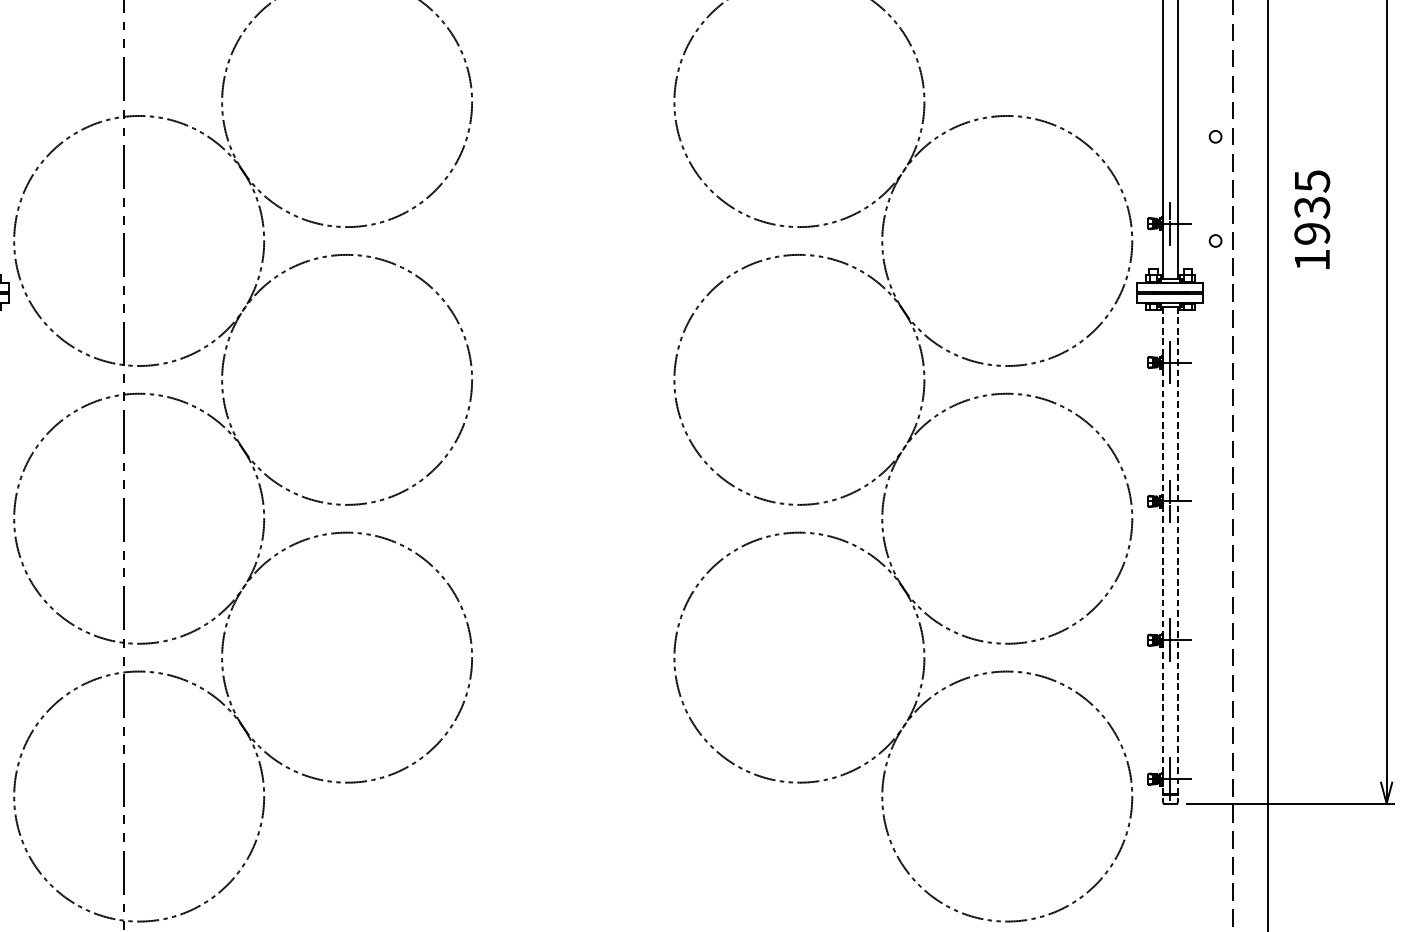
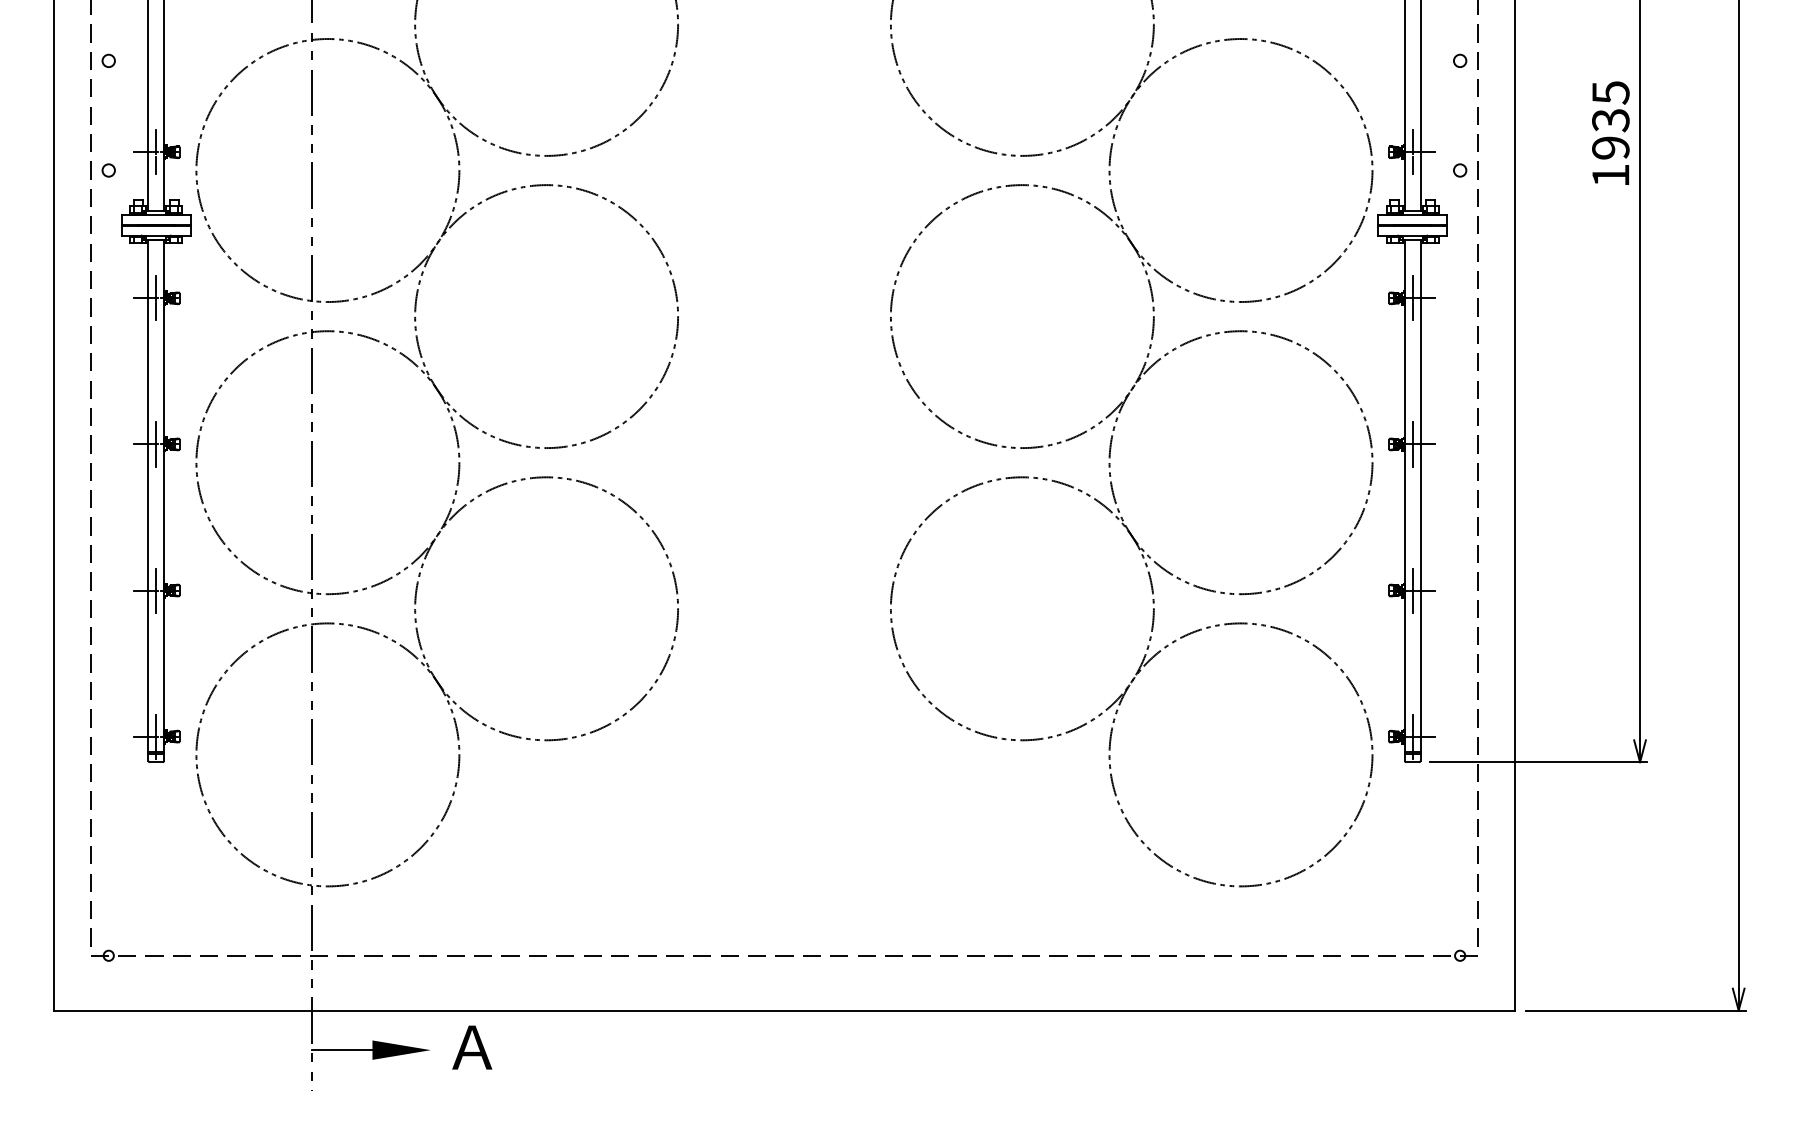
text: (1311, 219) -> (1610, 132), moved
line: (1162, 554) -> (1404, 500), dashed -> solid
line: (1177, 554) -> (1420, 500), dashed -> solid

